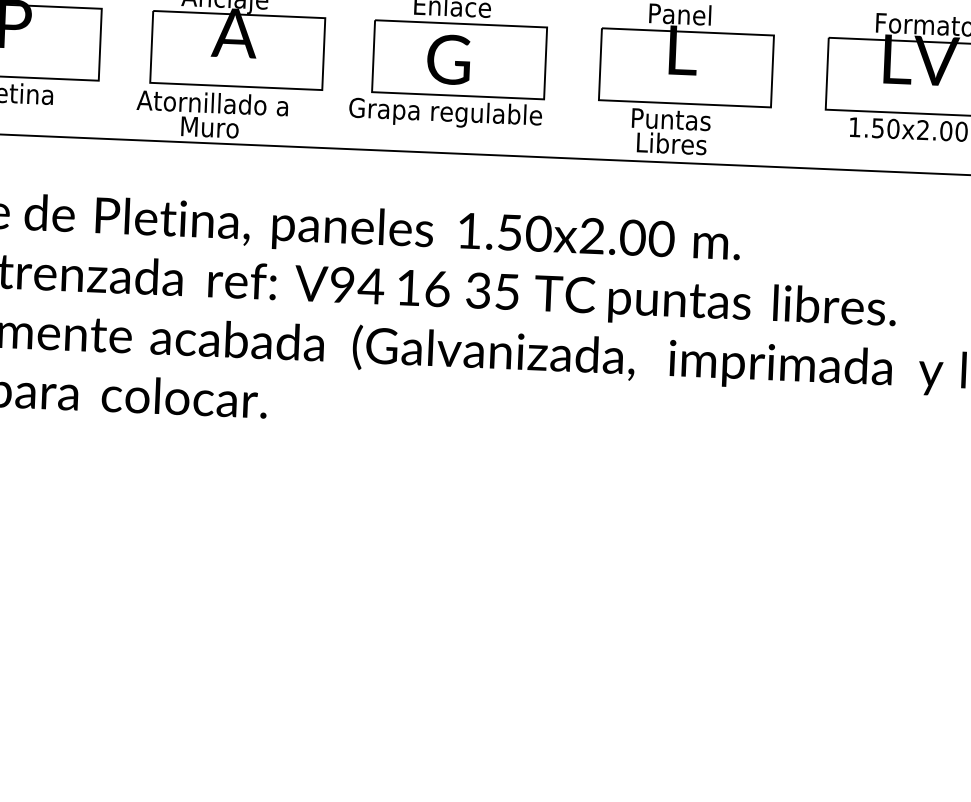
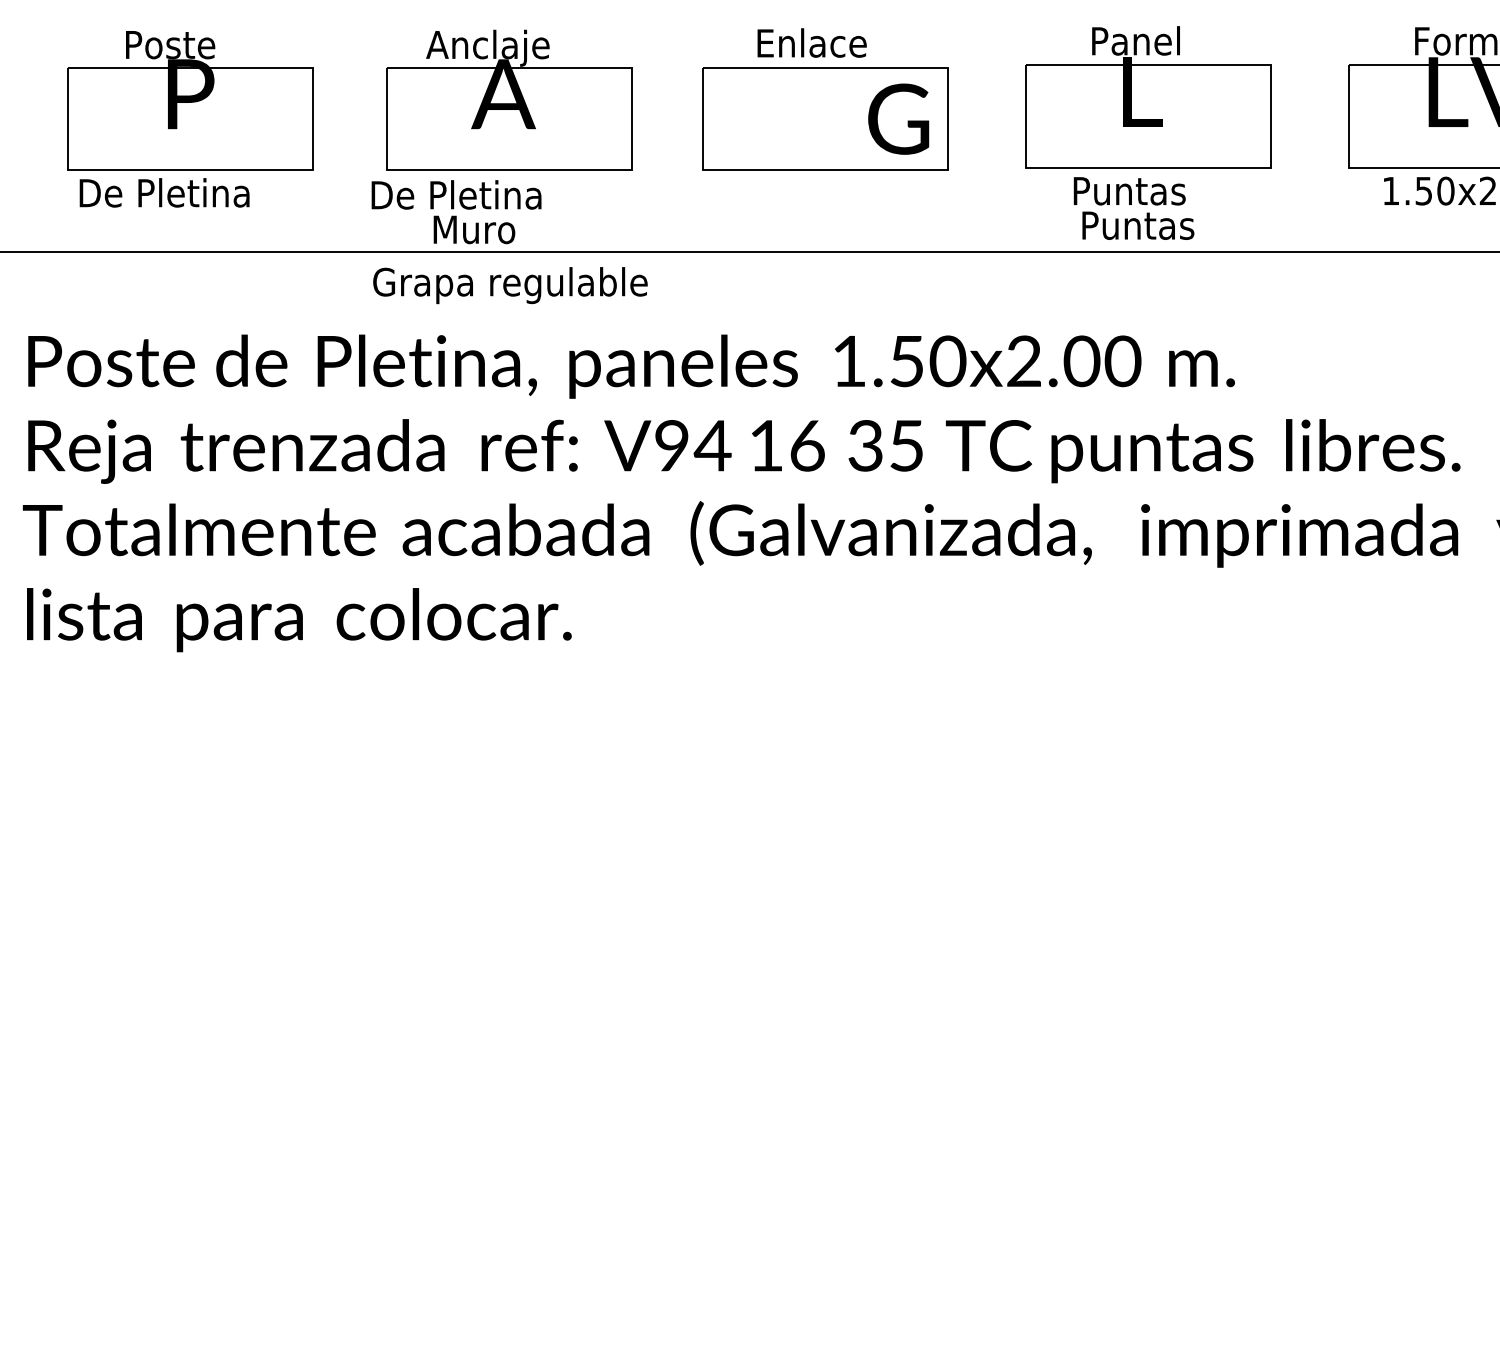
text: (448, 59) -> (898, 118), moved
text: (212, 102) -> (476, 194), Atornillado a -> De Pletina
text: (445, 113) -> (510, 285), moved
text: (677, 143) -> (1139, 224), Libres -> Puntas

